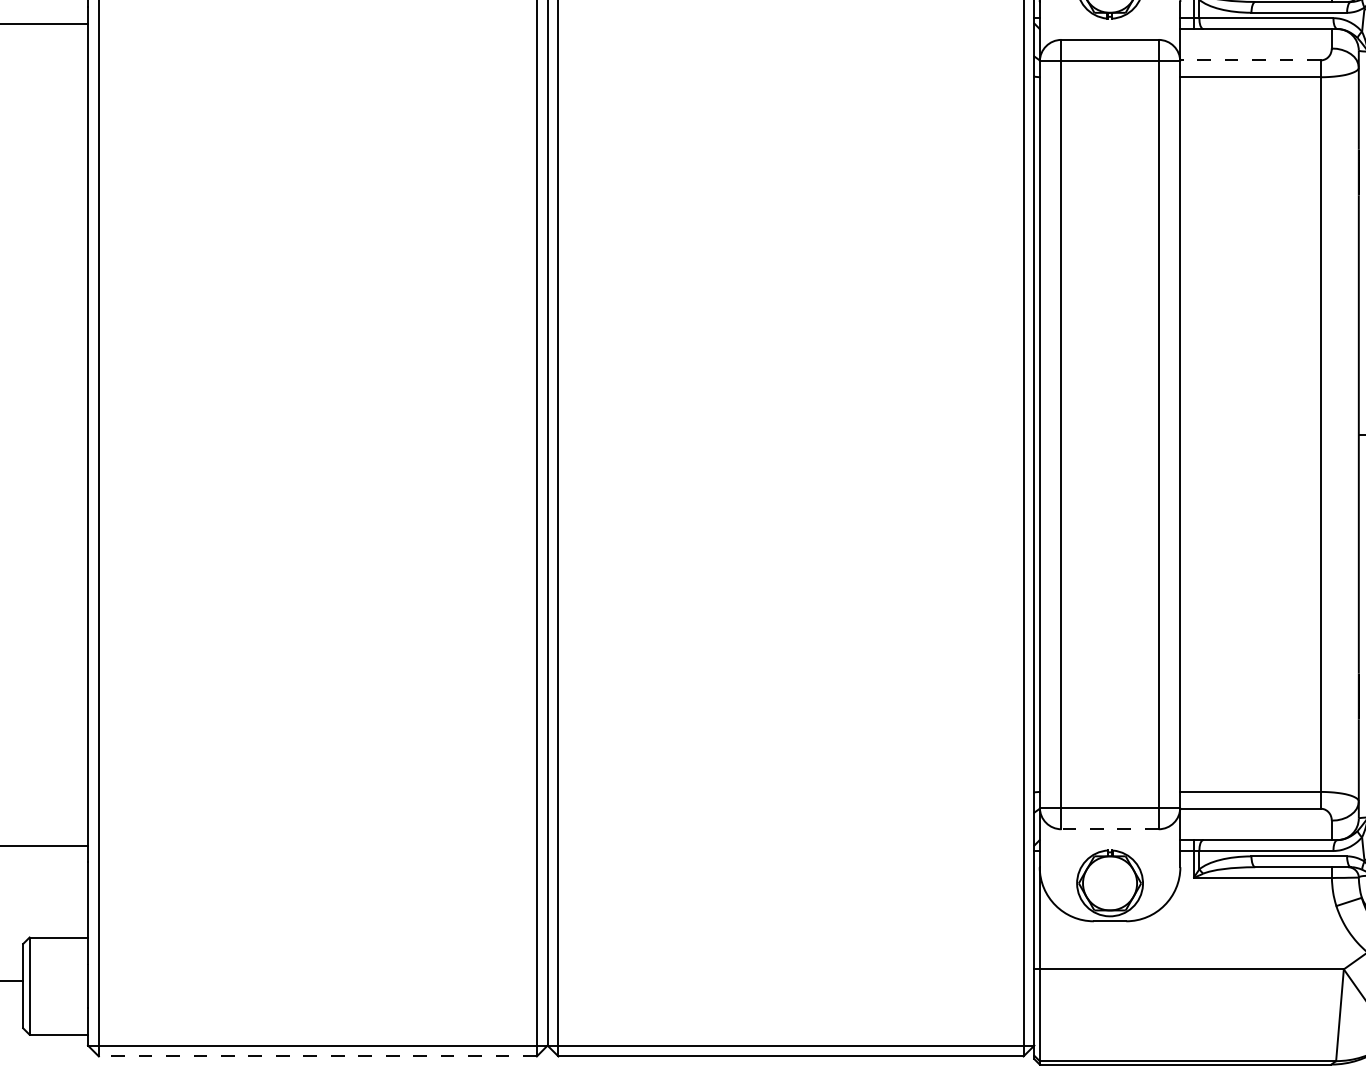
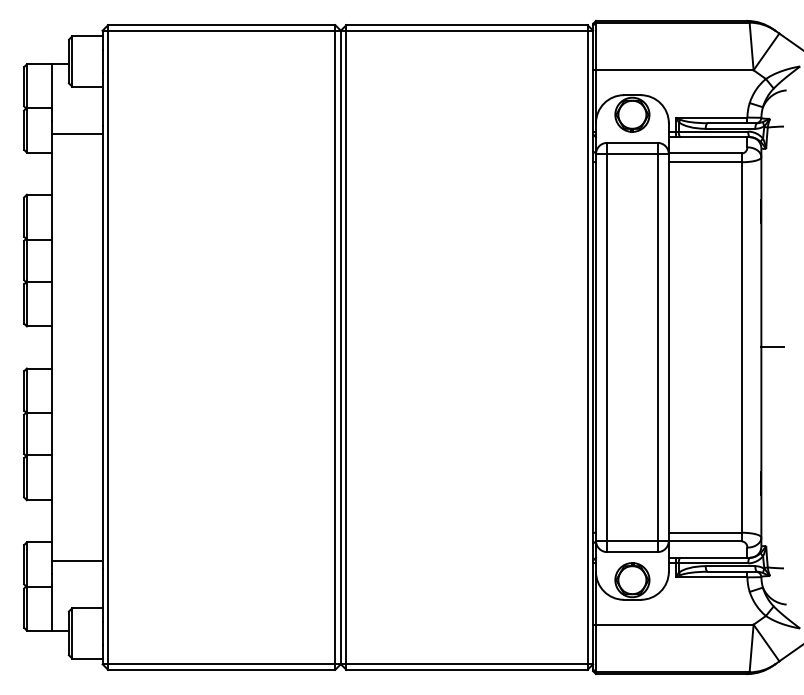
line: (1249, 60) -> (704, 153), dashed -> solid
line: (1108, 830) -> (631, 552), dashed -> solid
line: (317, 1055) -> (221, 669), dashed -> solid

